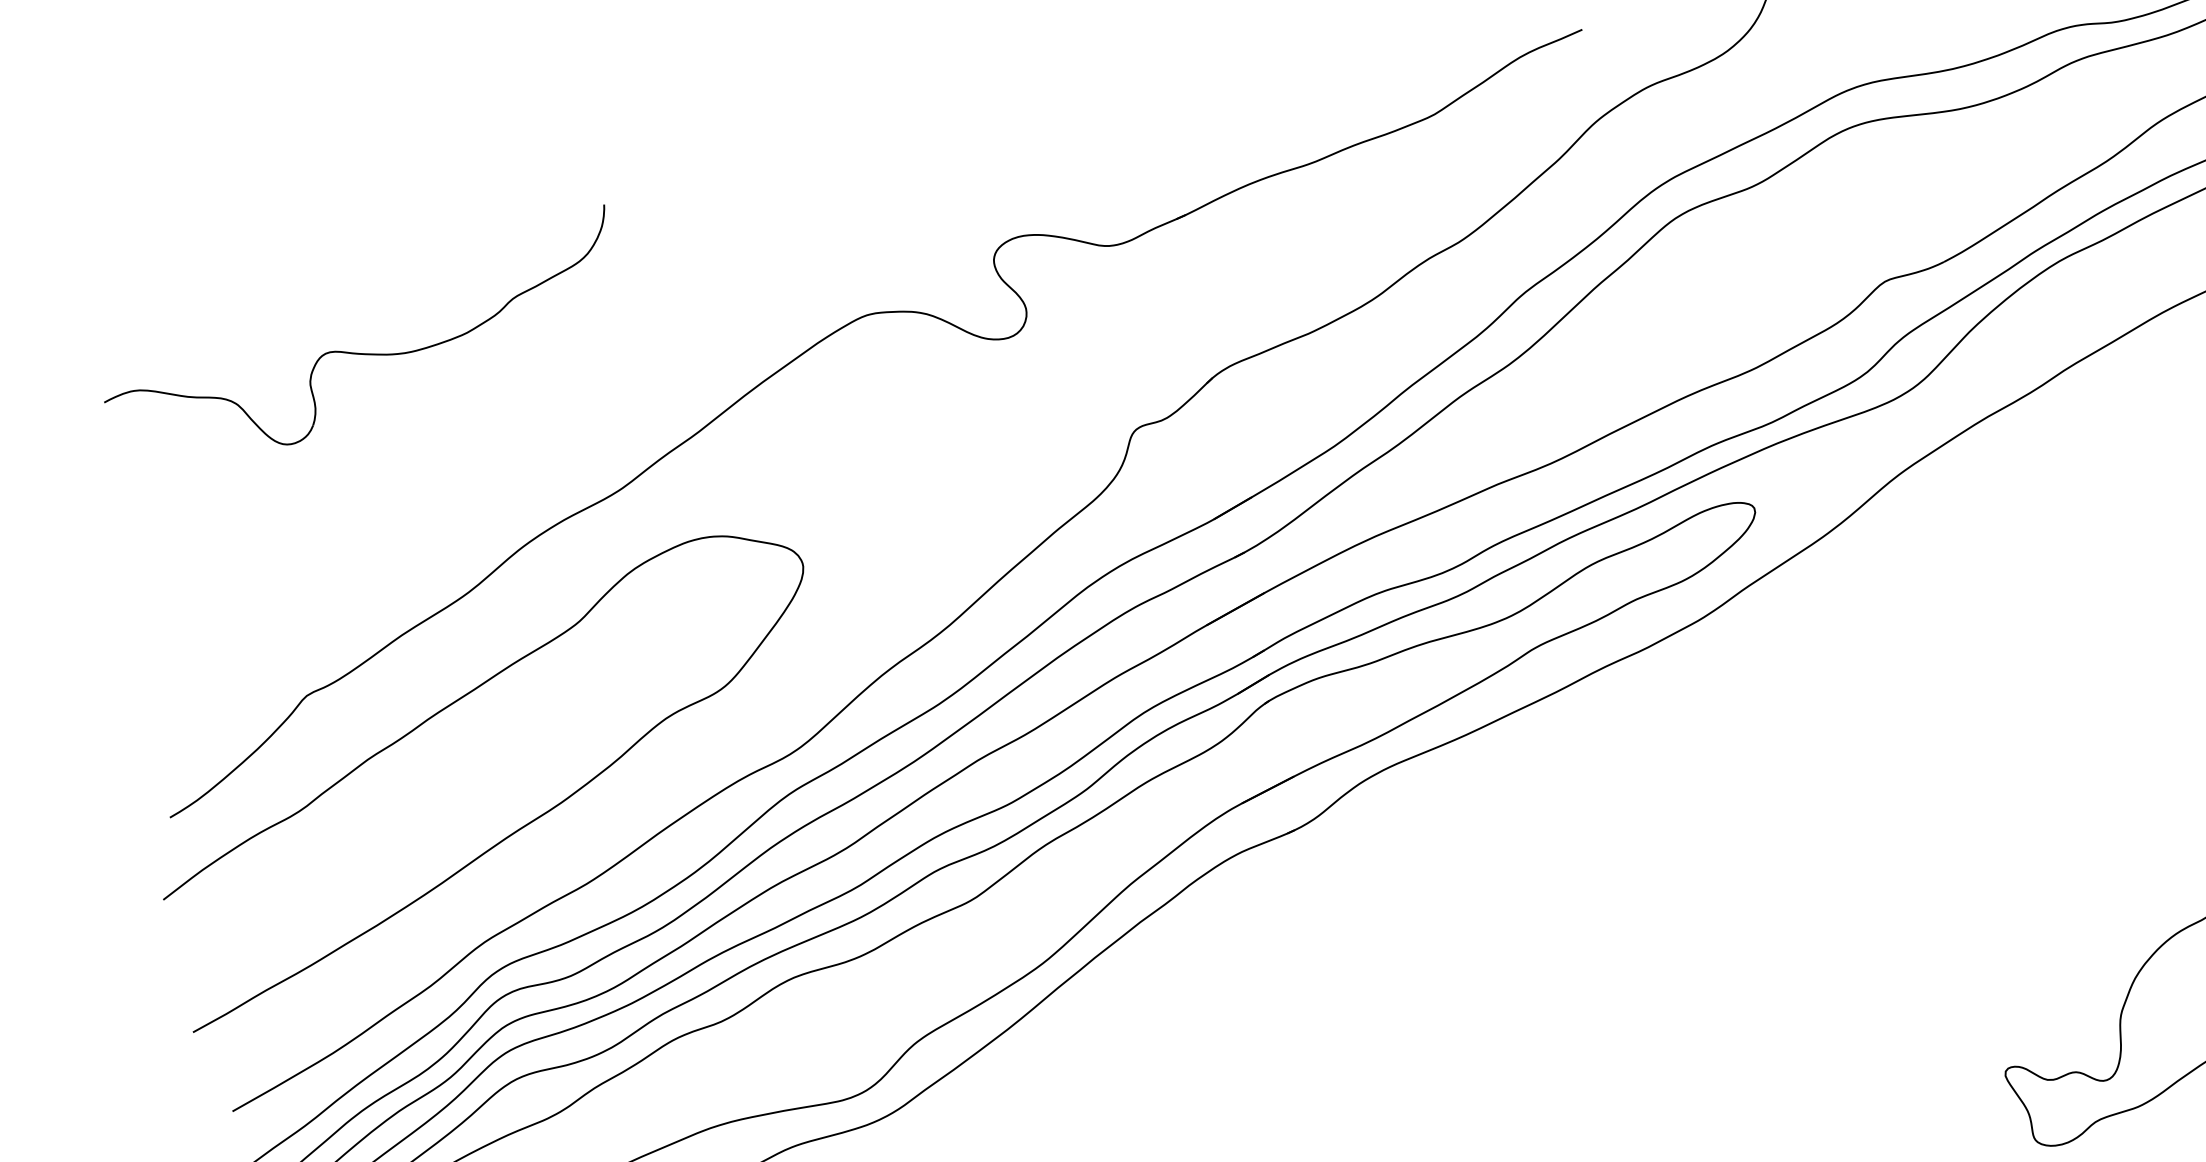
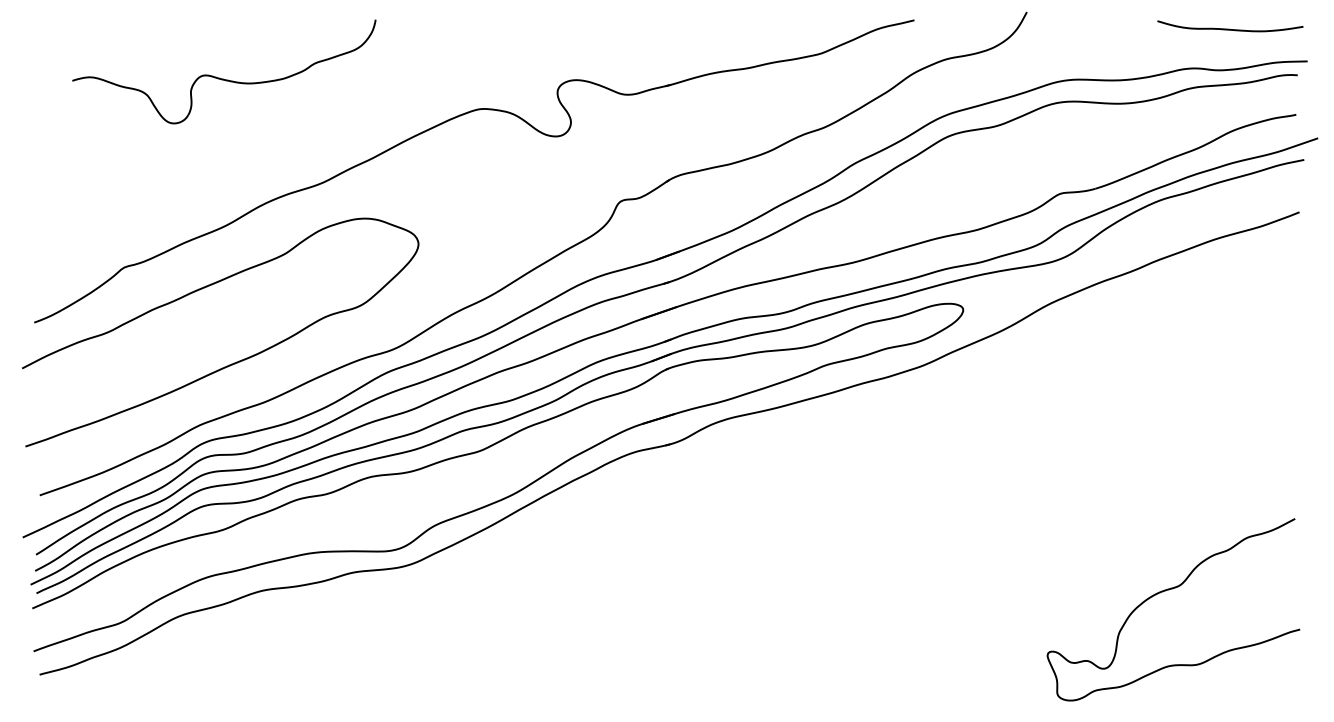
part: (362, 352) -> (223, 78), moved

